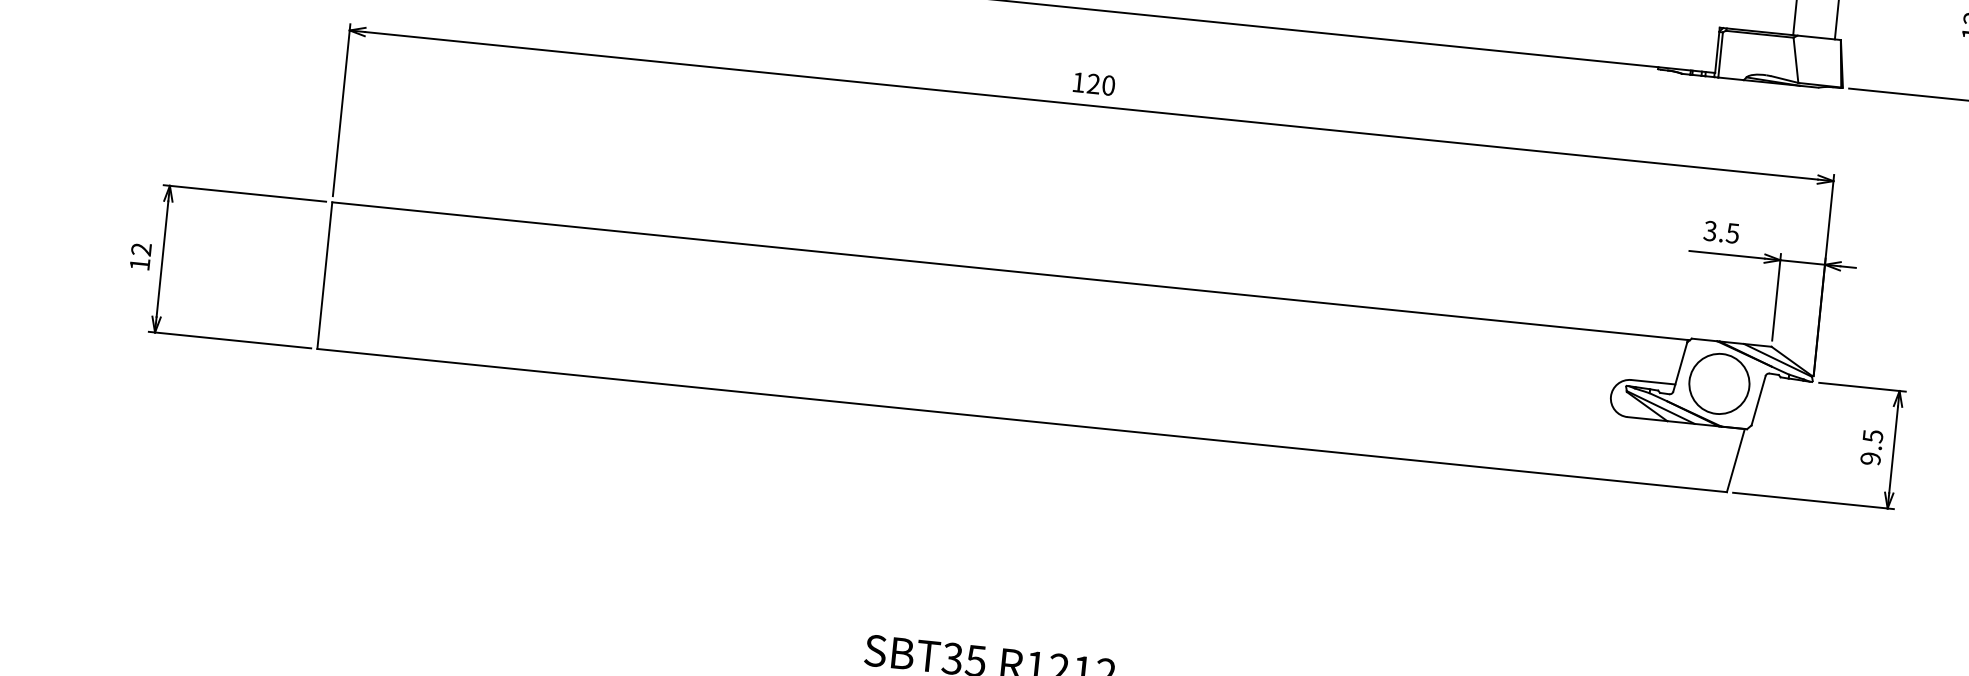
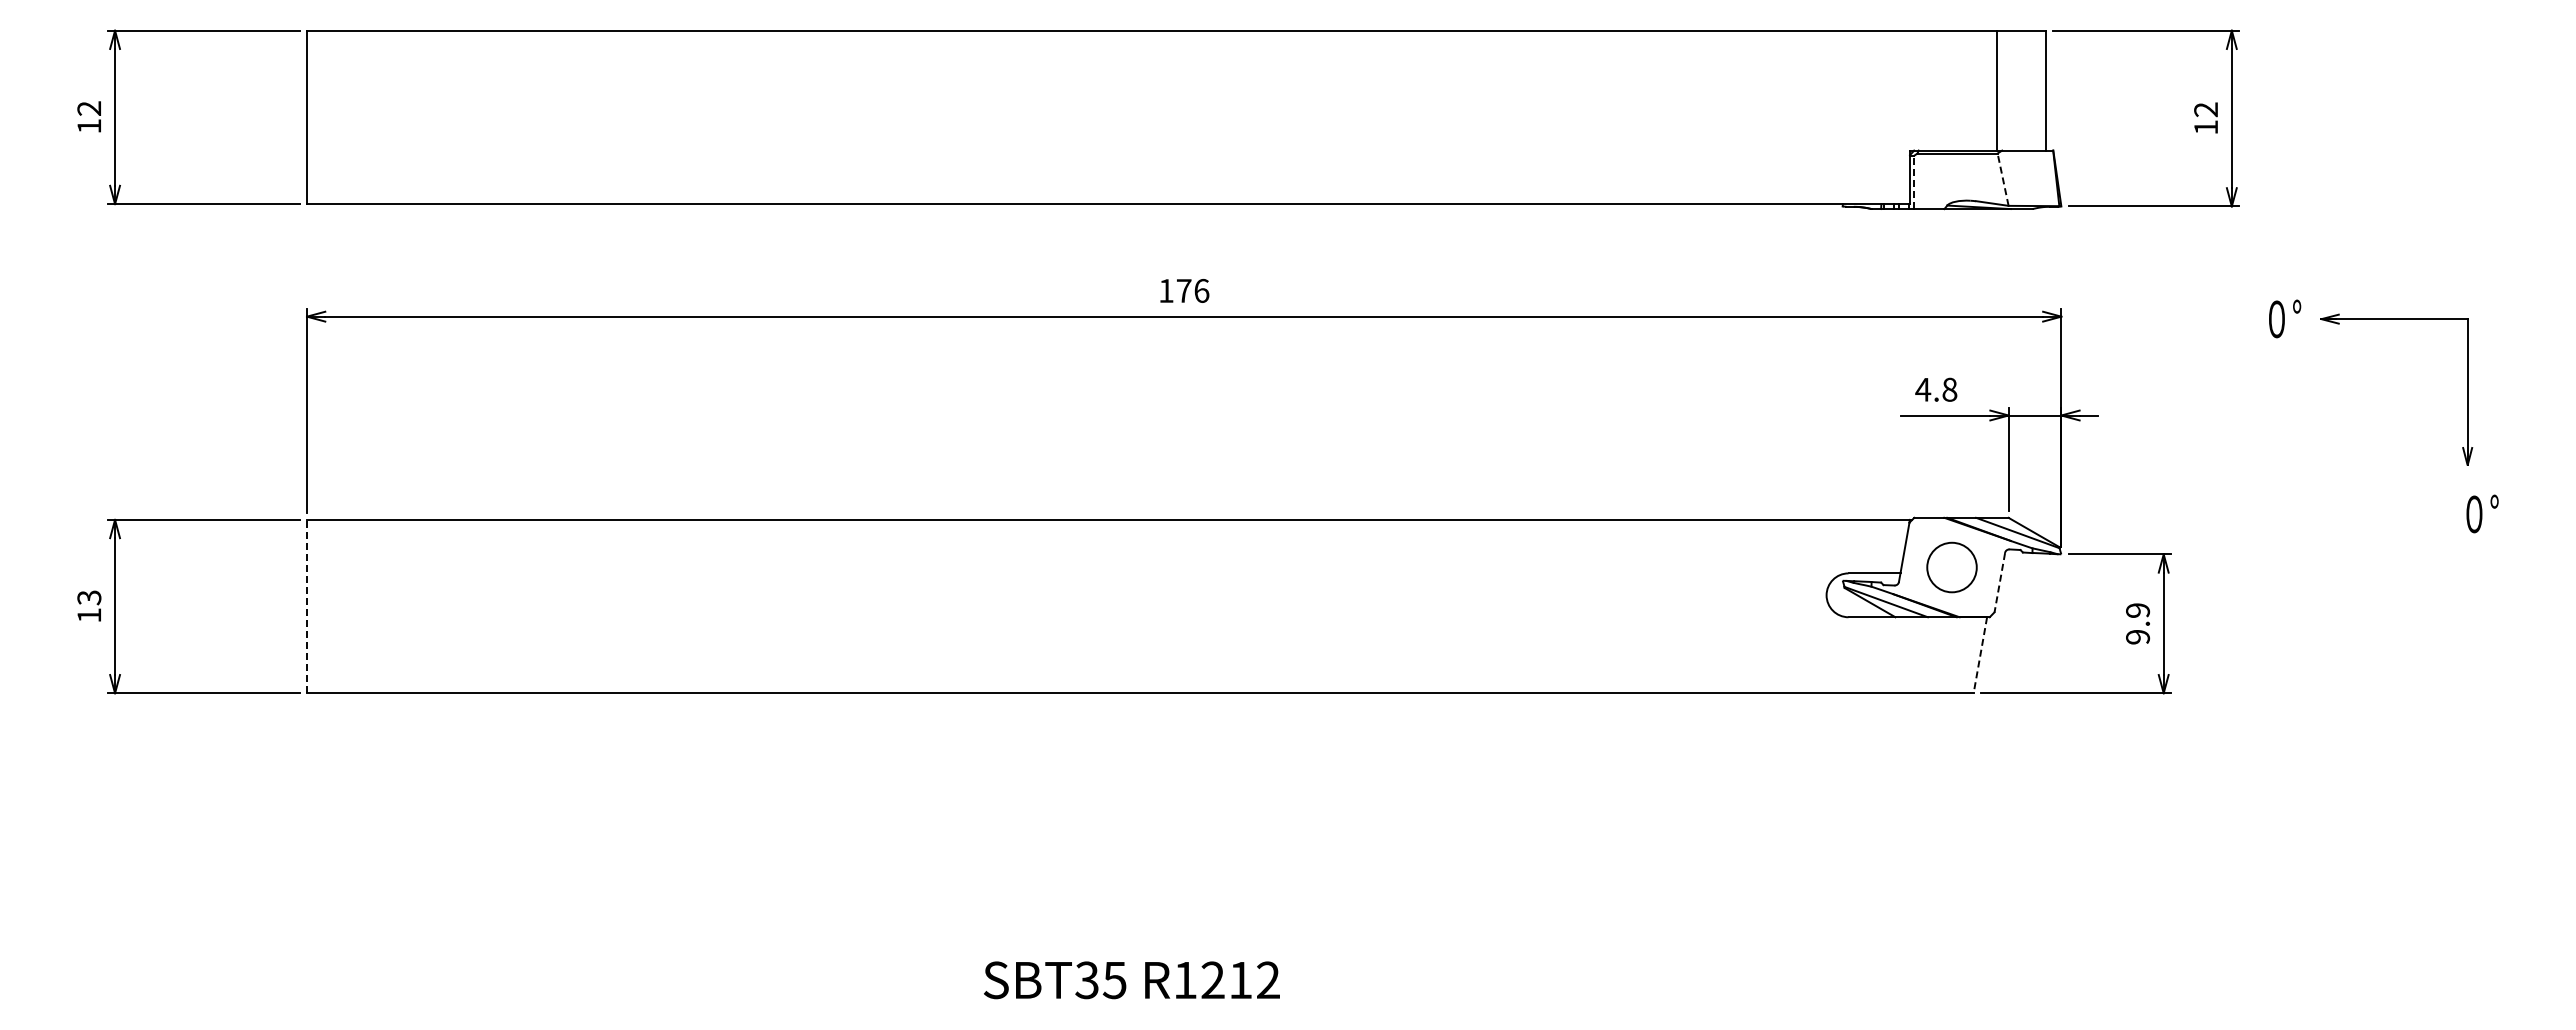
line: (1720, 55) -> (1914, 182), solid -> dashed
line: (1796, 60) -> (2003, 179), solid -> dashed
text: (1100, 84) -> (1192, 290), 120 -> 176
text: (1721, 232) -> (1936, 389), 3.5 -> 4.8
text: (141, 249) -> (89, 597), 12 -> 13
line: (325, 275) -> (307, 606), solid -> dashed
circle: (1718, 383) -> (1951, 567), size x0.7
line: (1758, 401) -> (1999, 583), solid -> dashed
text: (1872, 436) -> (2137, 610), 9.5 -> 9.9
line: (1735, 460) -> (1980, 655), solid -> dashed

